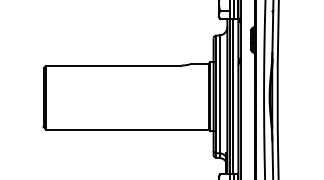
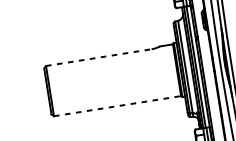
line: (114, 65) -> (99, 57), solid -> dashed
line: (128, 129) -> (118, 105), solid -> dashed

